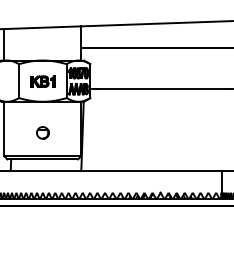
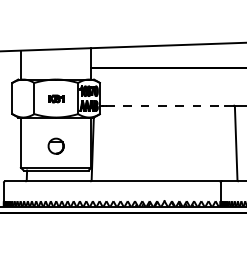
part: (42, 81) -> (55, 98), size x0.7
line: (161, 88) -> (165, 105), solid -> dashed
part: (43, 132) -> (56, 145), size x1.4

